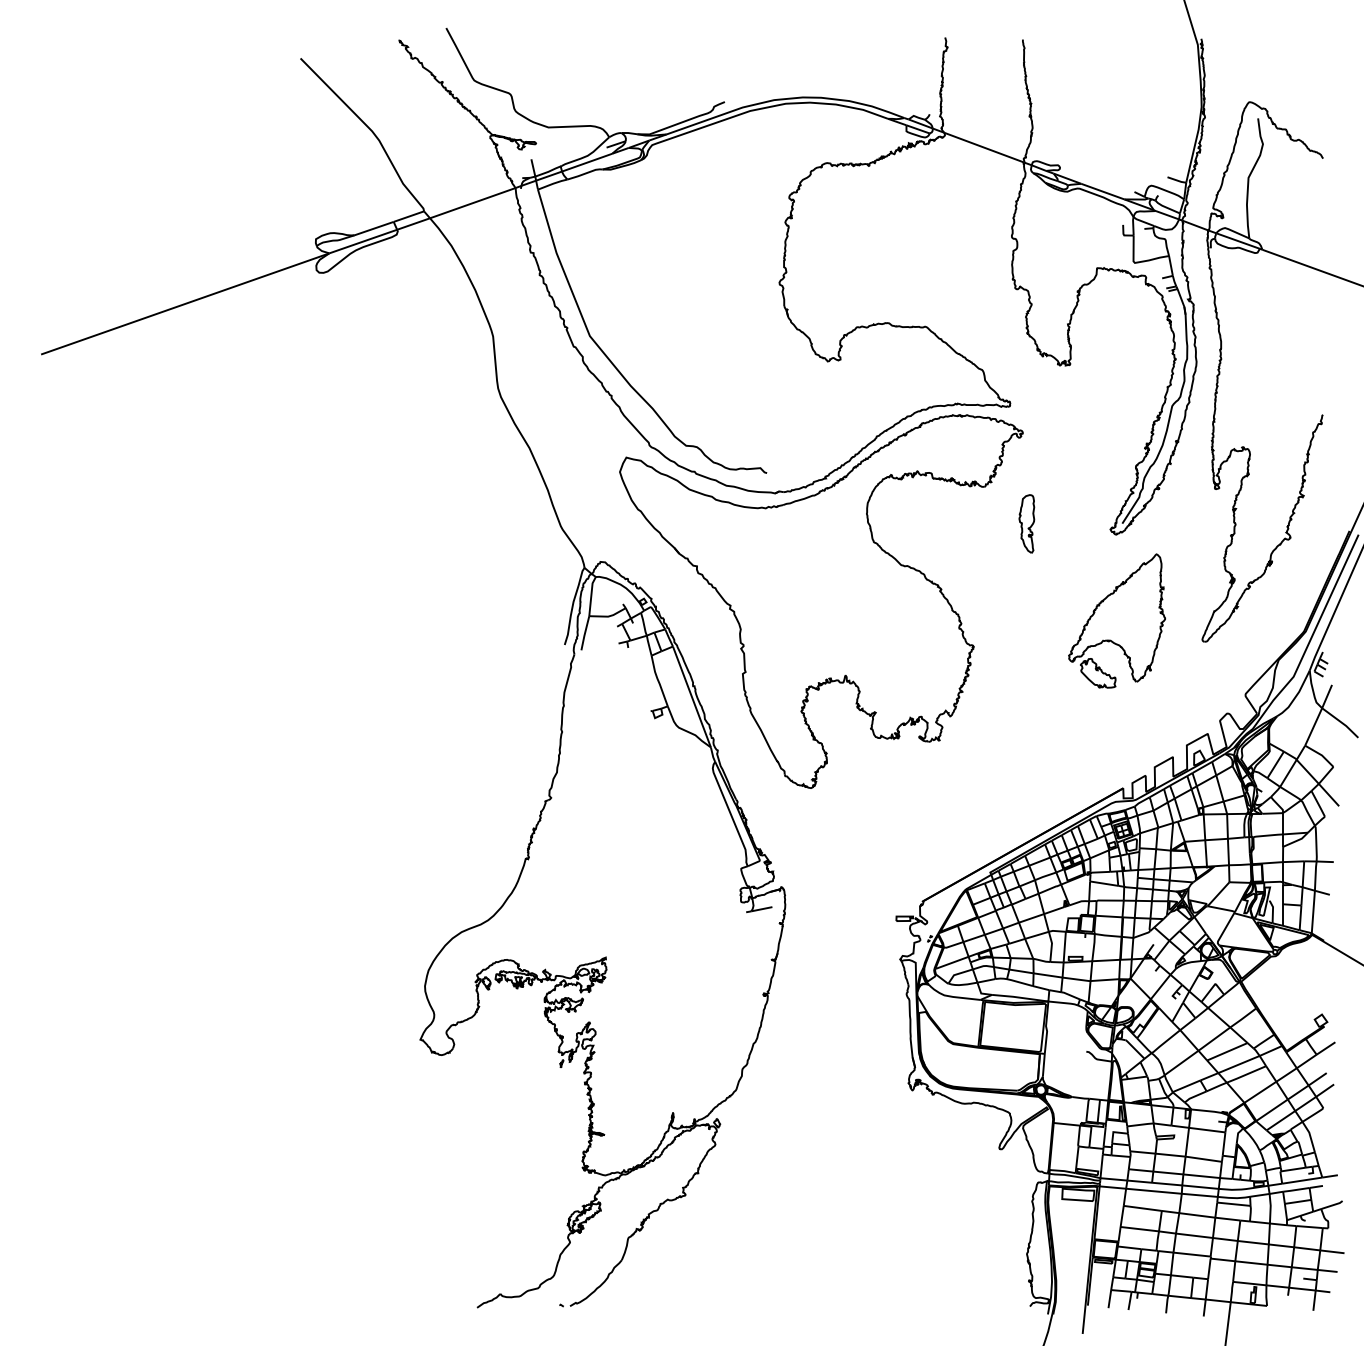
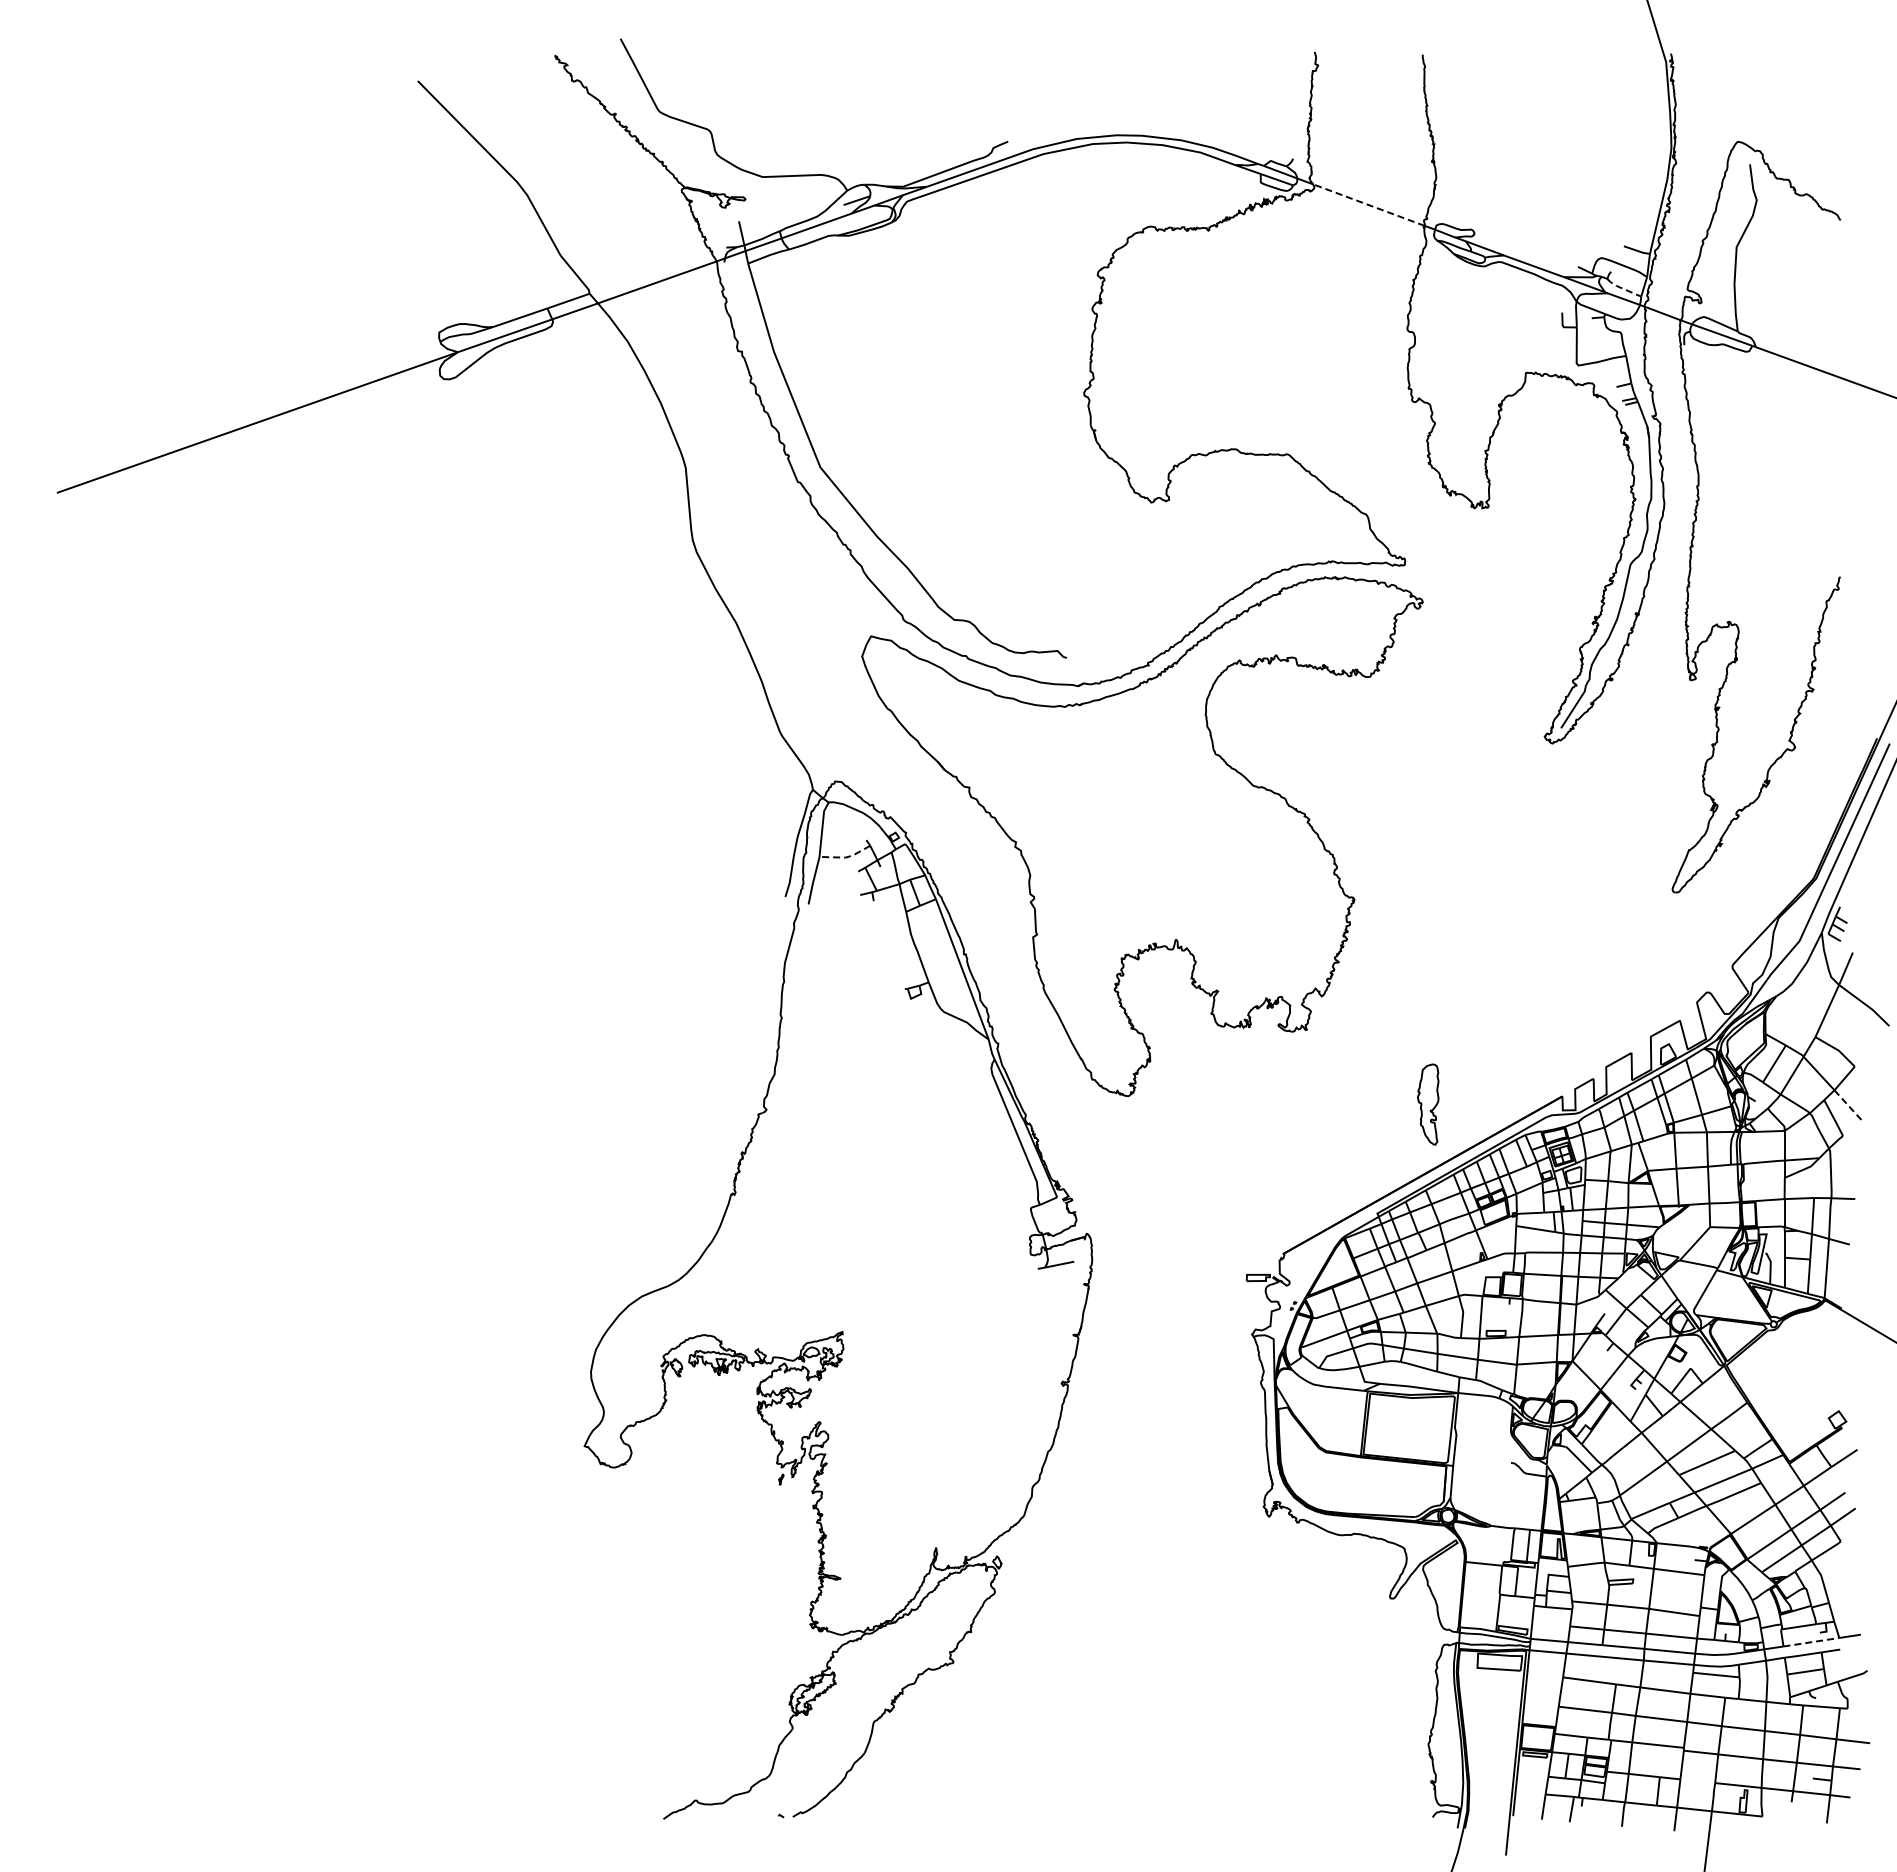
line: (983, 147) -> (1368, 205), solid -> dashed
line: (1166, 207) -> (1622, 288), solid -> dashed
part: (1027, 523) -> (1428, 1104), moved
line: (607, 616) -> (845, 857), solid -> dashed
part: (1116, 620) -> (1553, 863), removed
line: (1328, 794) -> (1848, 1105), solid -> dashed
line: (1302, 1180) -> (1811, 1642), solid -> dashed

